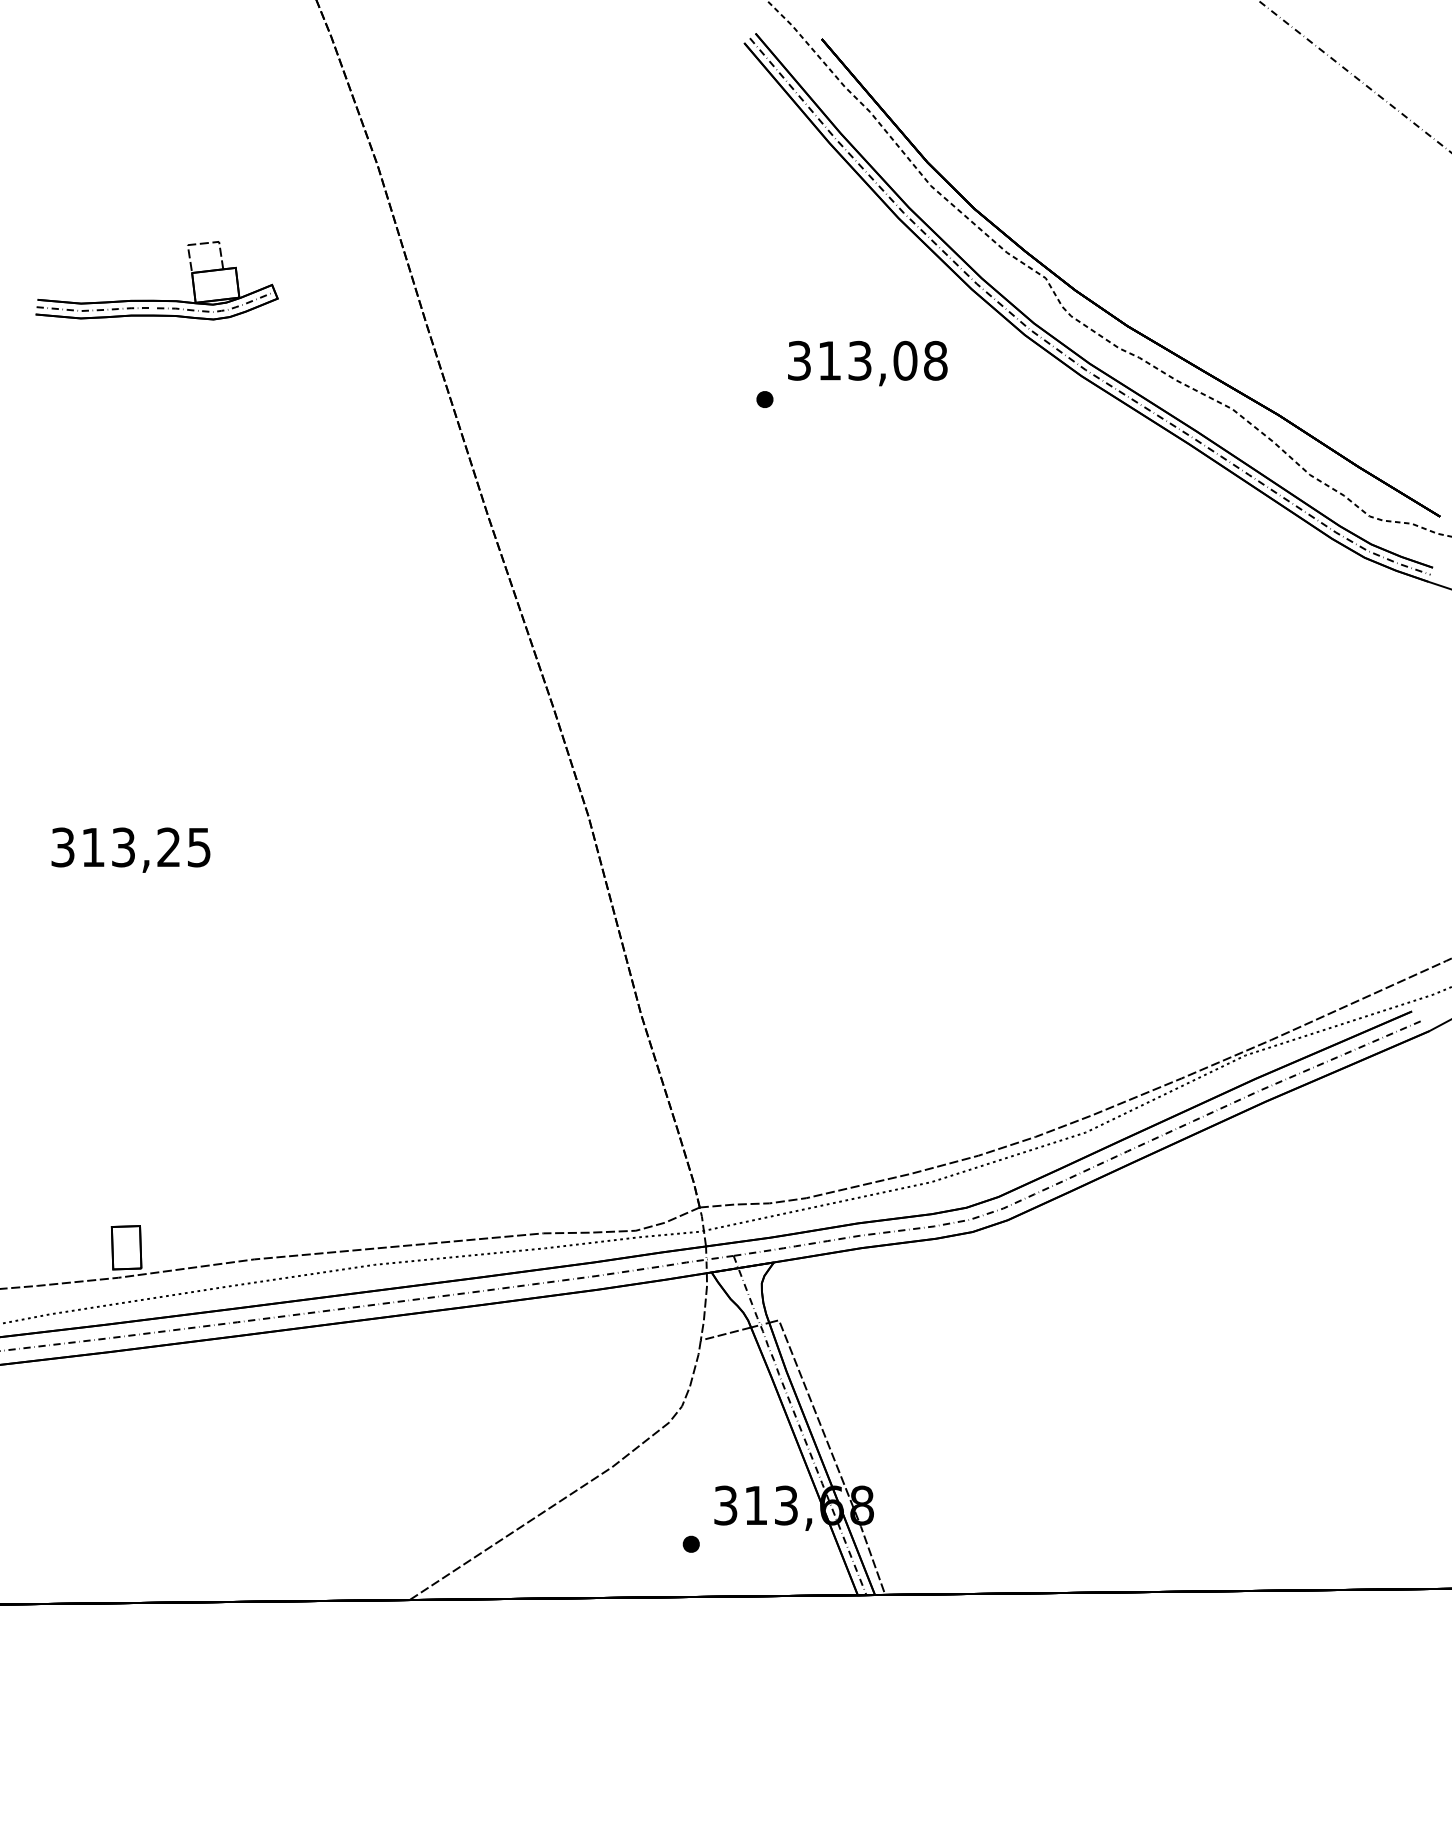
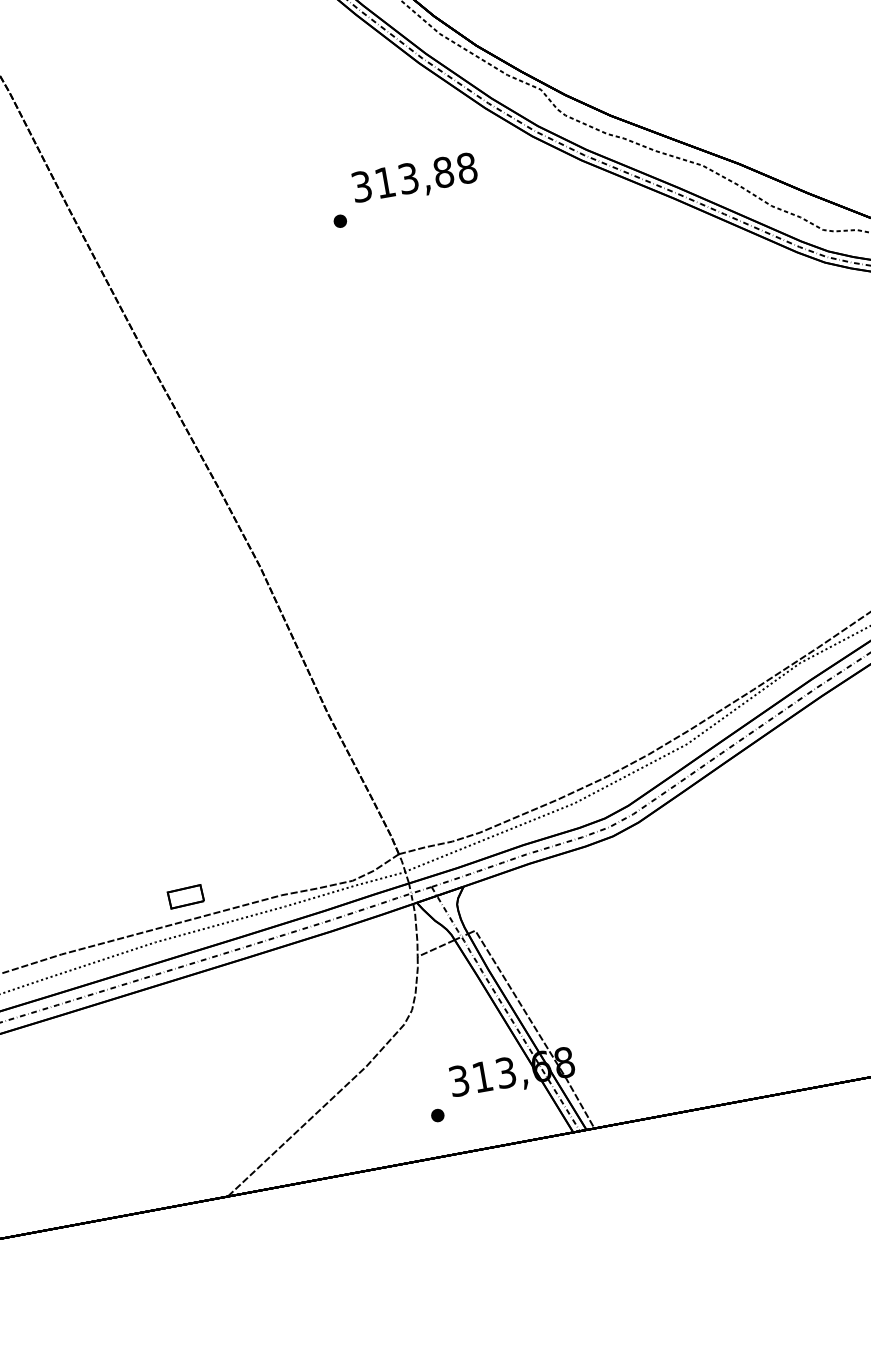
text: (905, 360) -> (443, 172), 313,08 -> 313,88
part: (422, 1213) -> (185, 896), added

